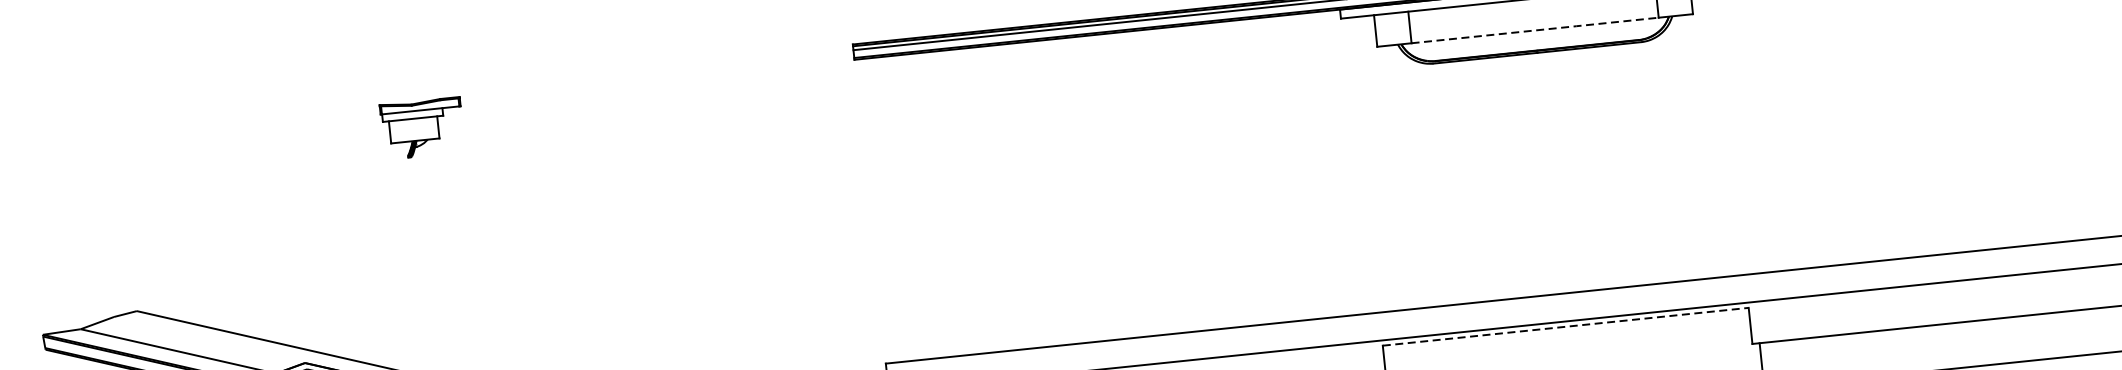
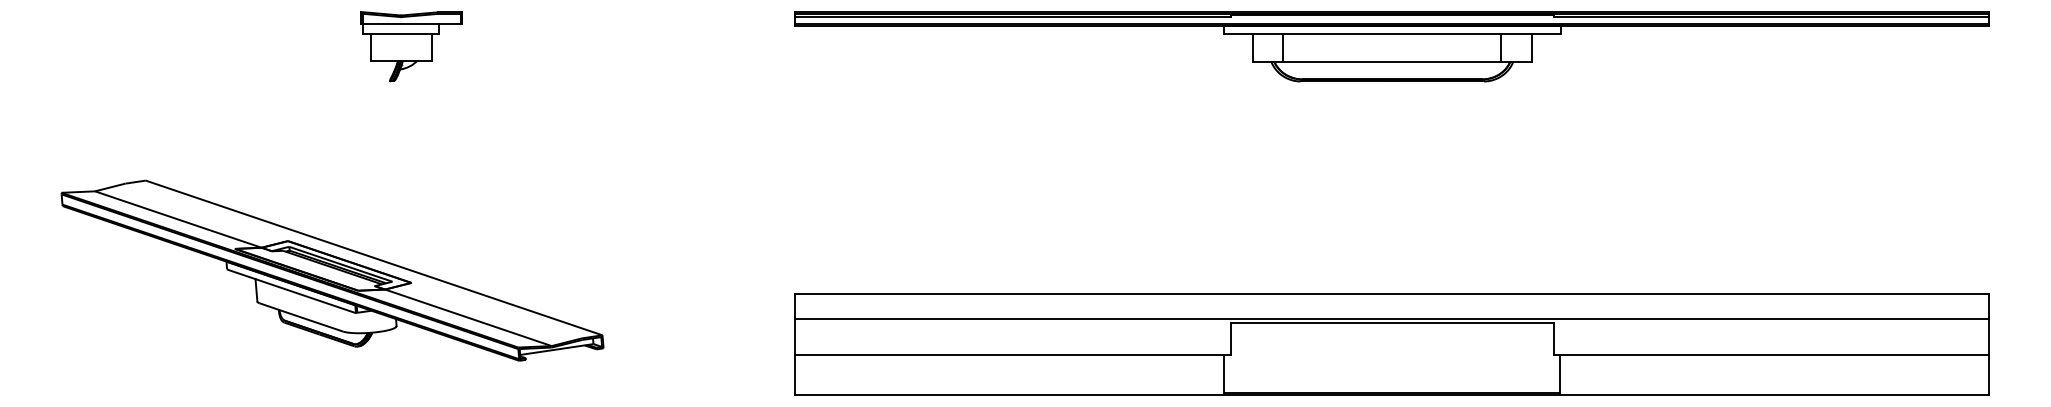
line: (1535, 30) -> (1392, 61), dashed -> solid
part: (422, 128) -> (411, 46), size x1.43
line: (1565, 327) -> (1392, 323), dashed -> solid

